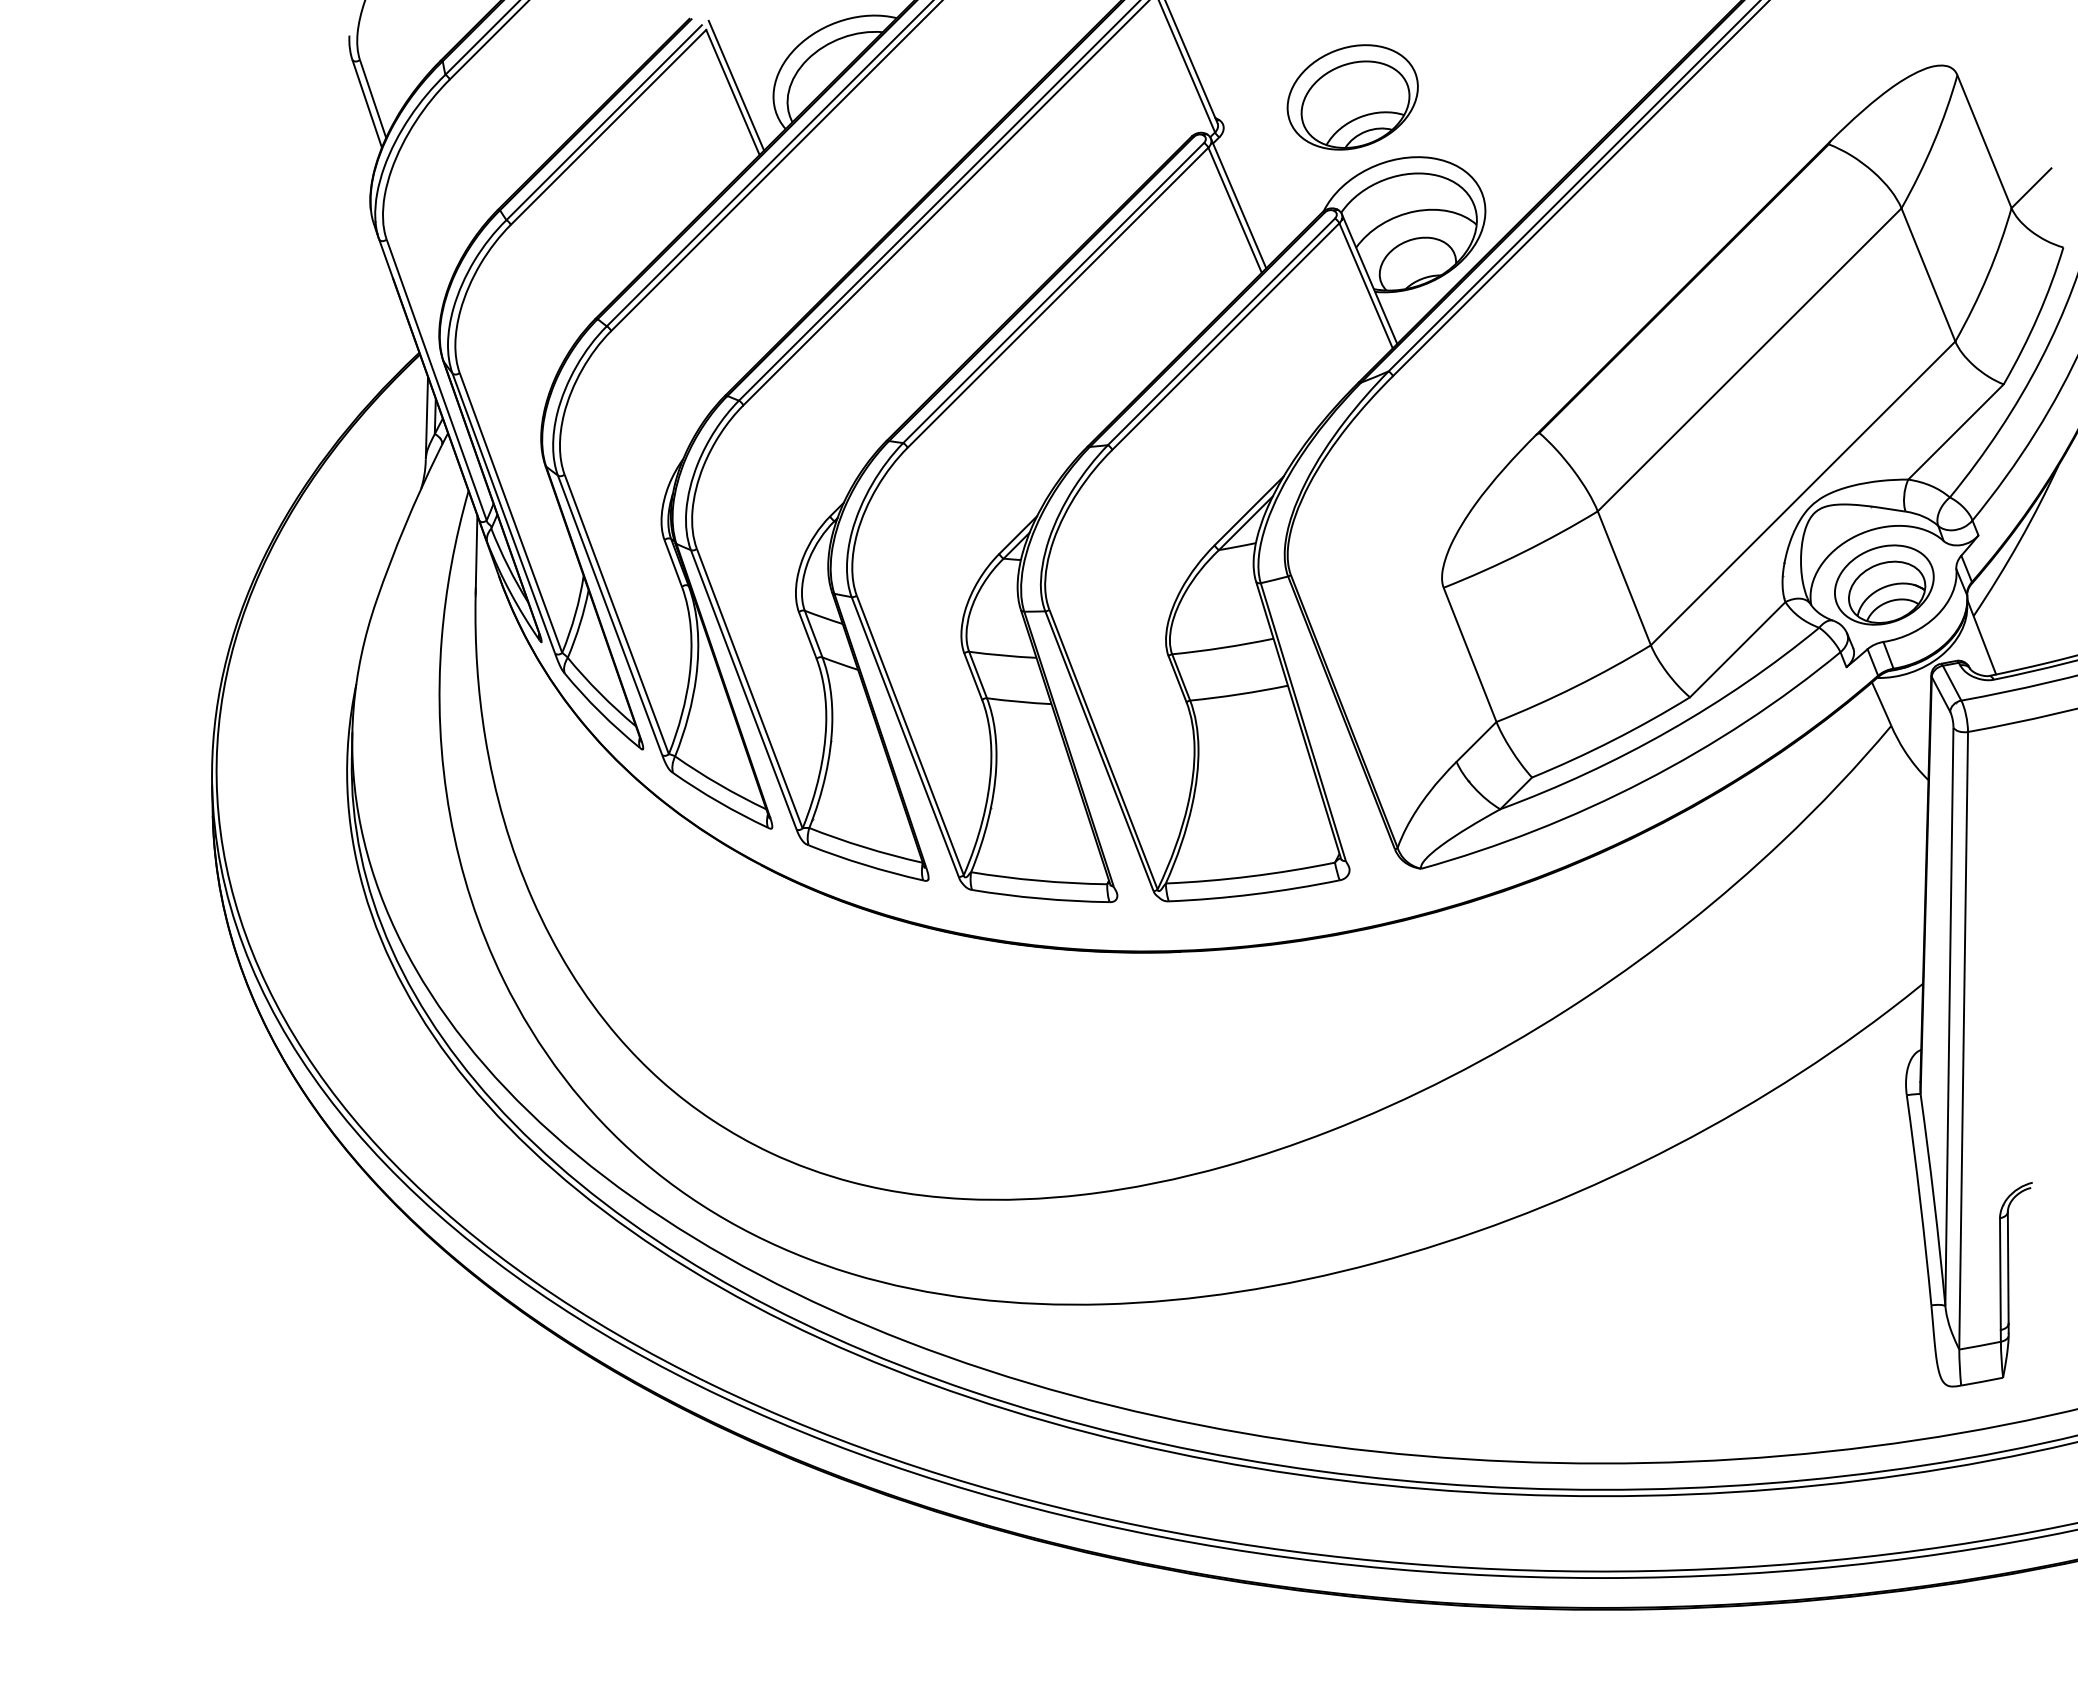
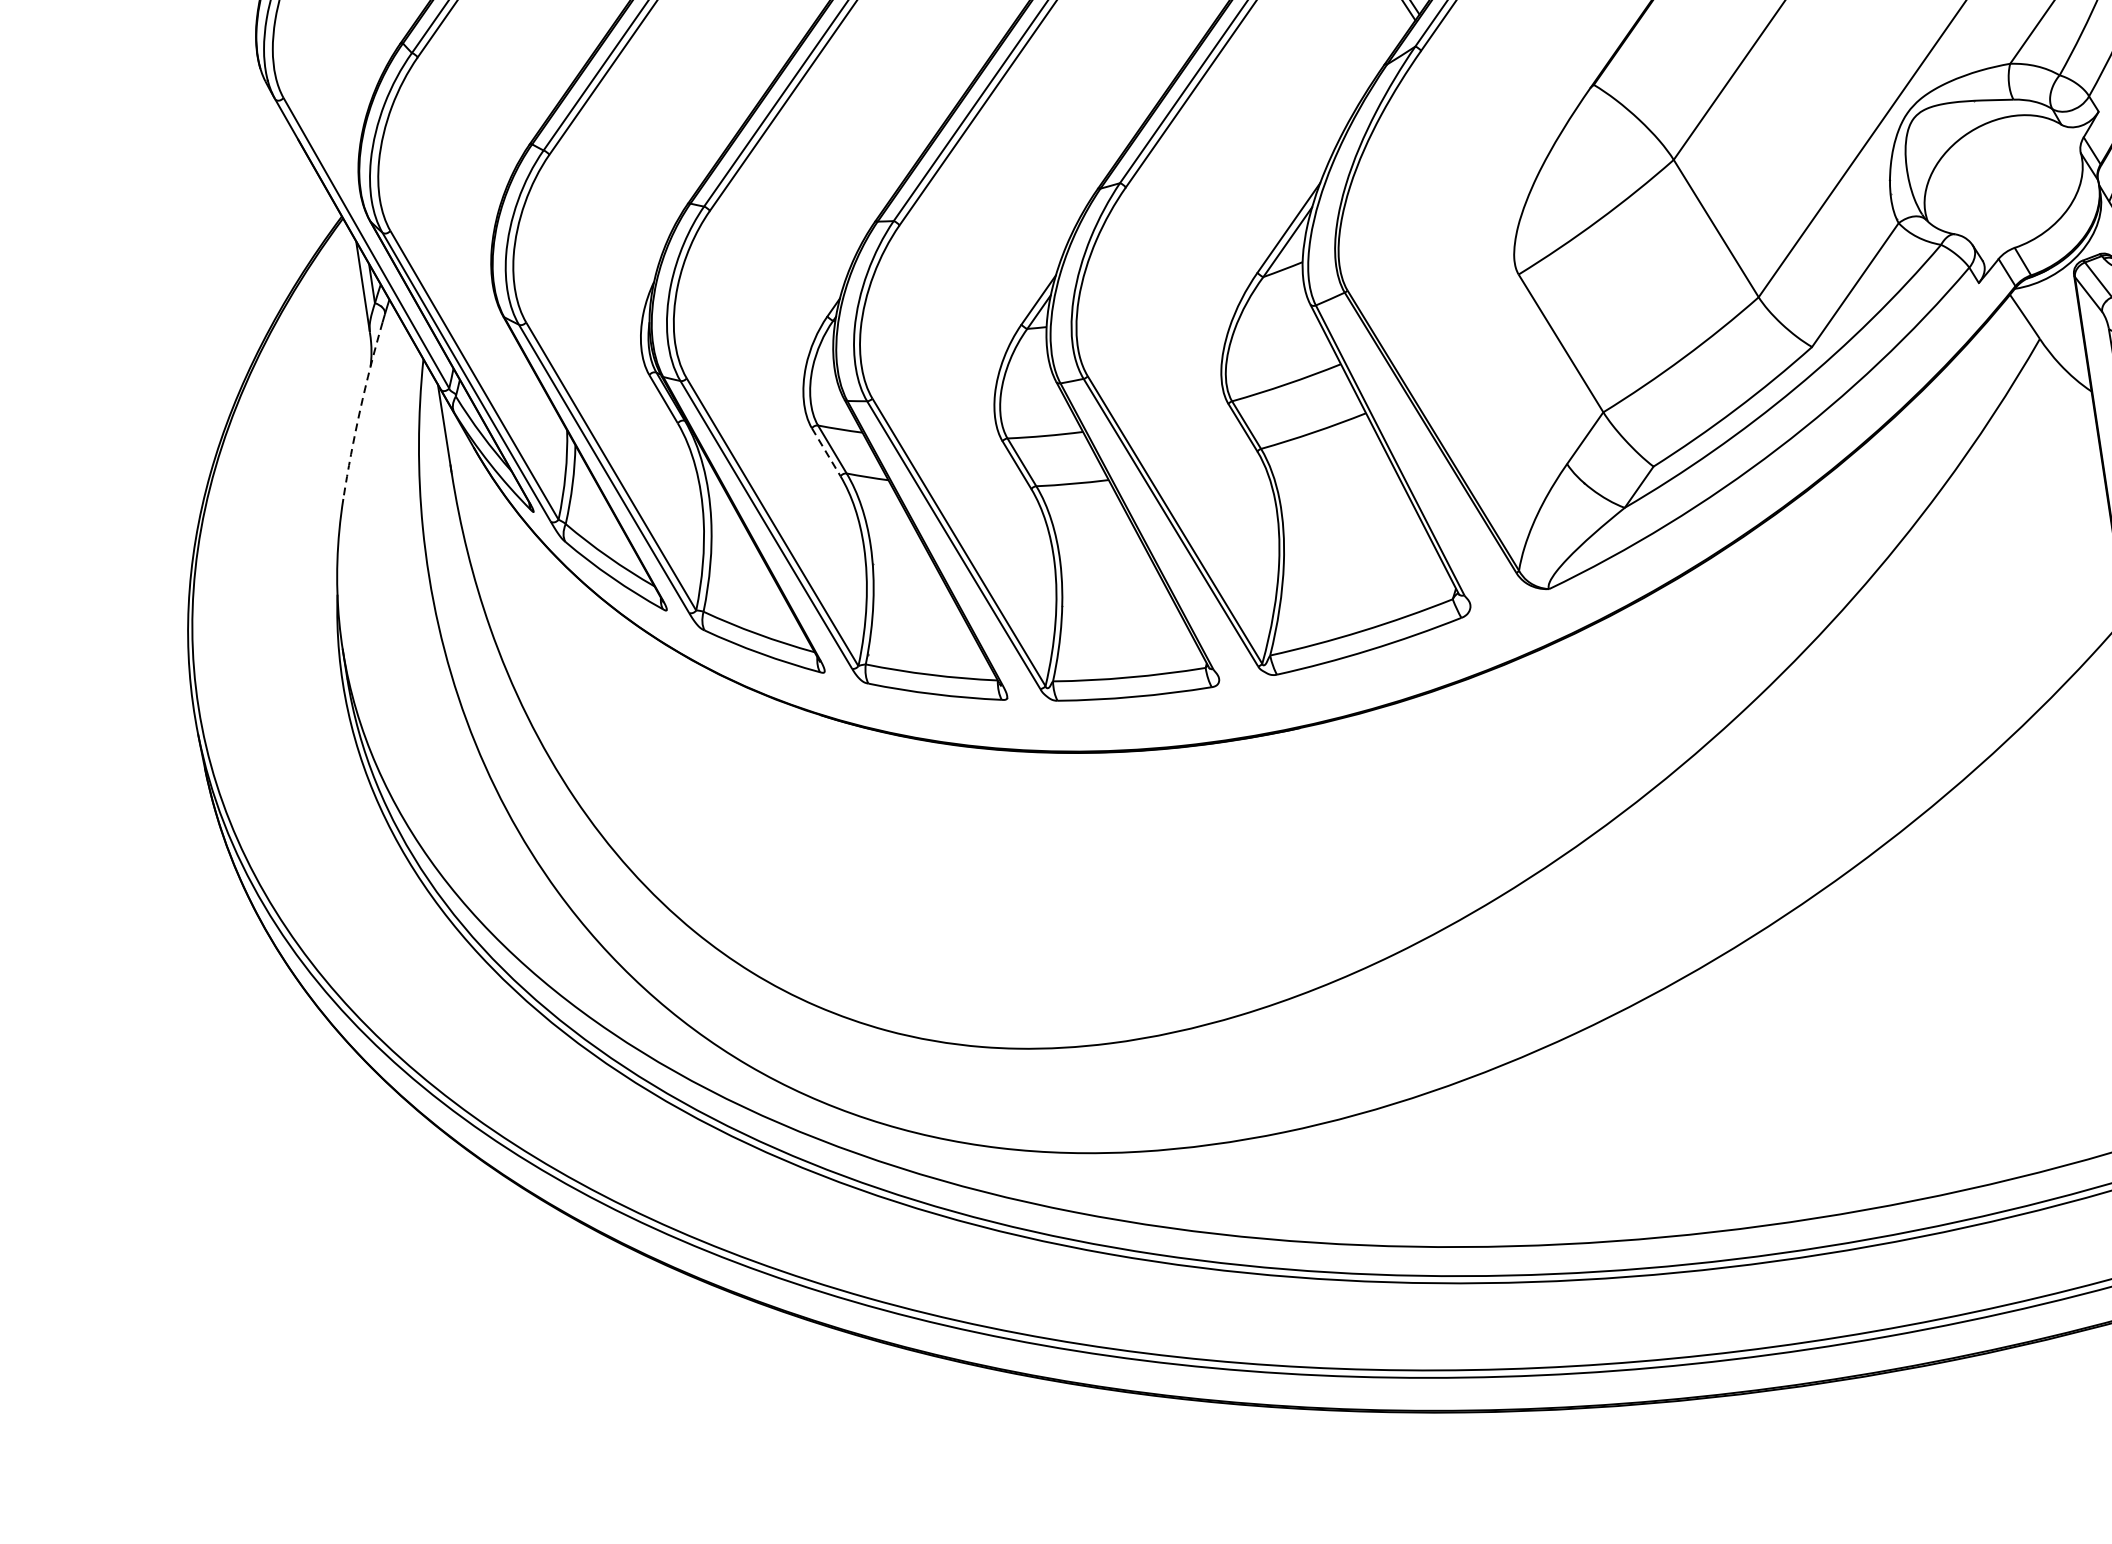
arc: (405, 525) -> (360, 409), solid -> dashed
part: (1884, 584) -> (2004, 184), removed
line: (807, 635) -> (825, 452), solid -> dashed

